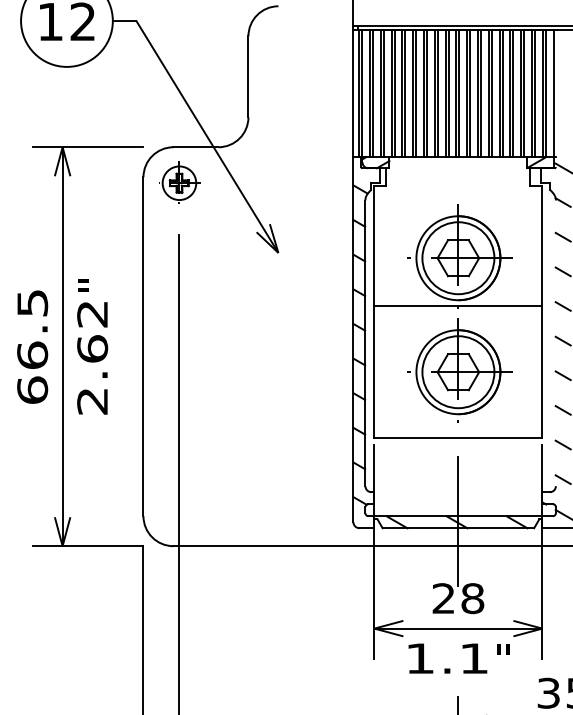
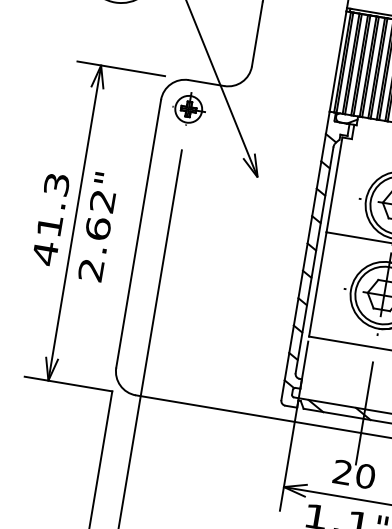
text: (32, 347) -> (50, 219), 66.5 -> 41.3
text: (472, 598) -> (365, 476), 28 -> 20

